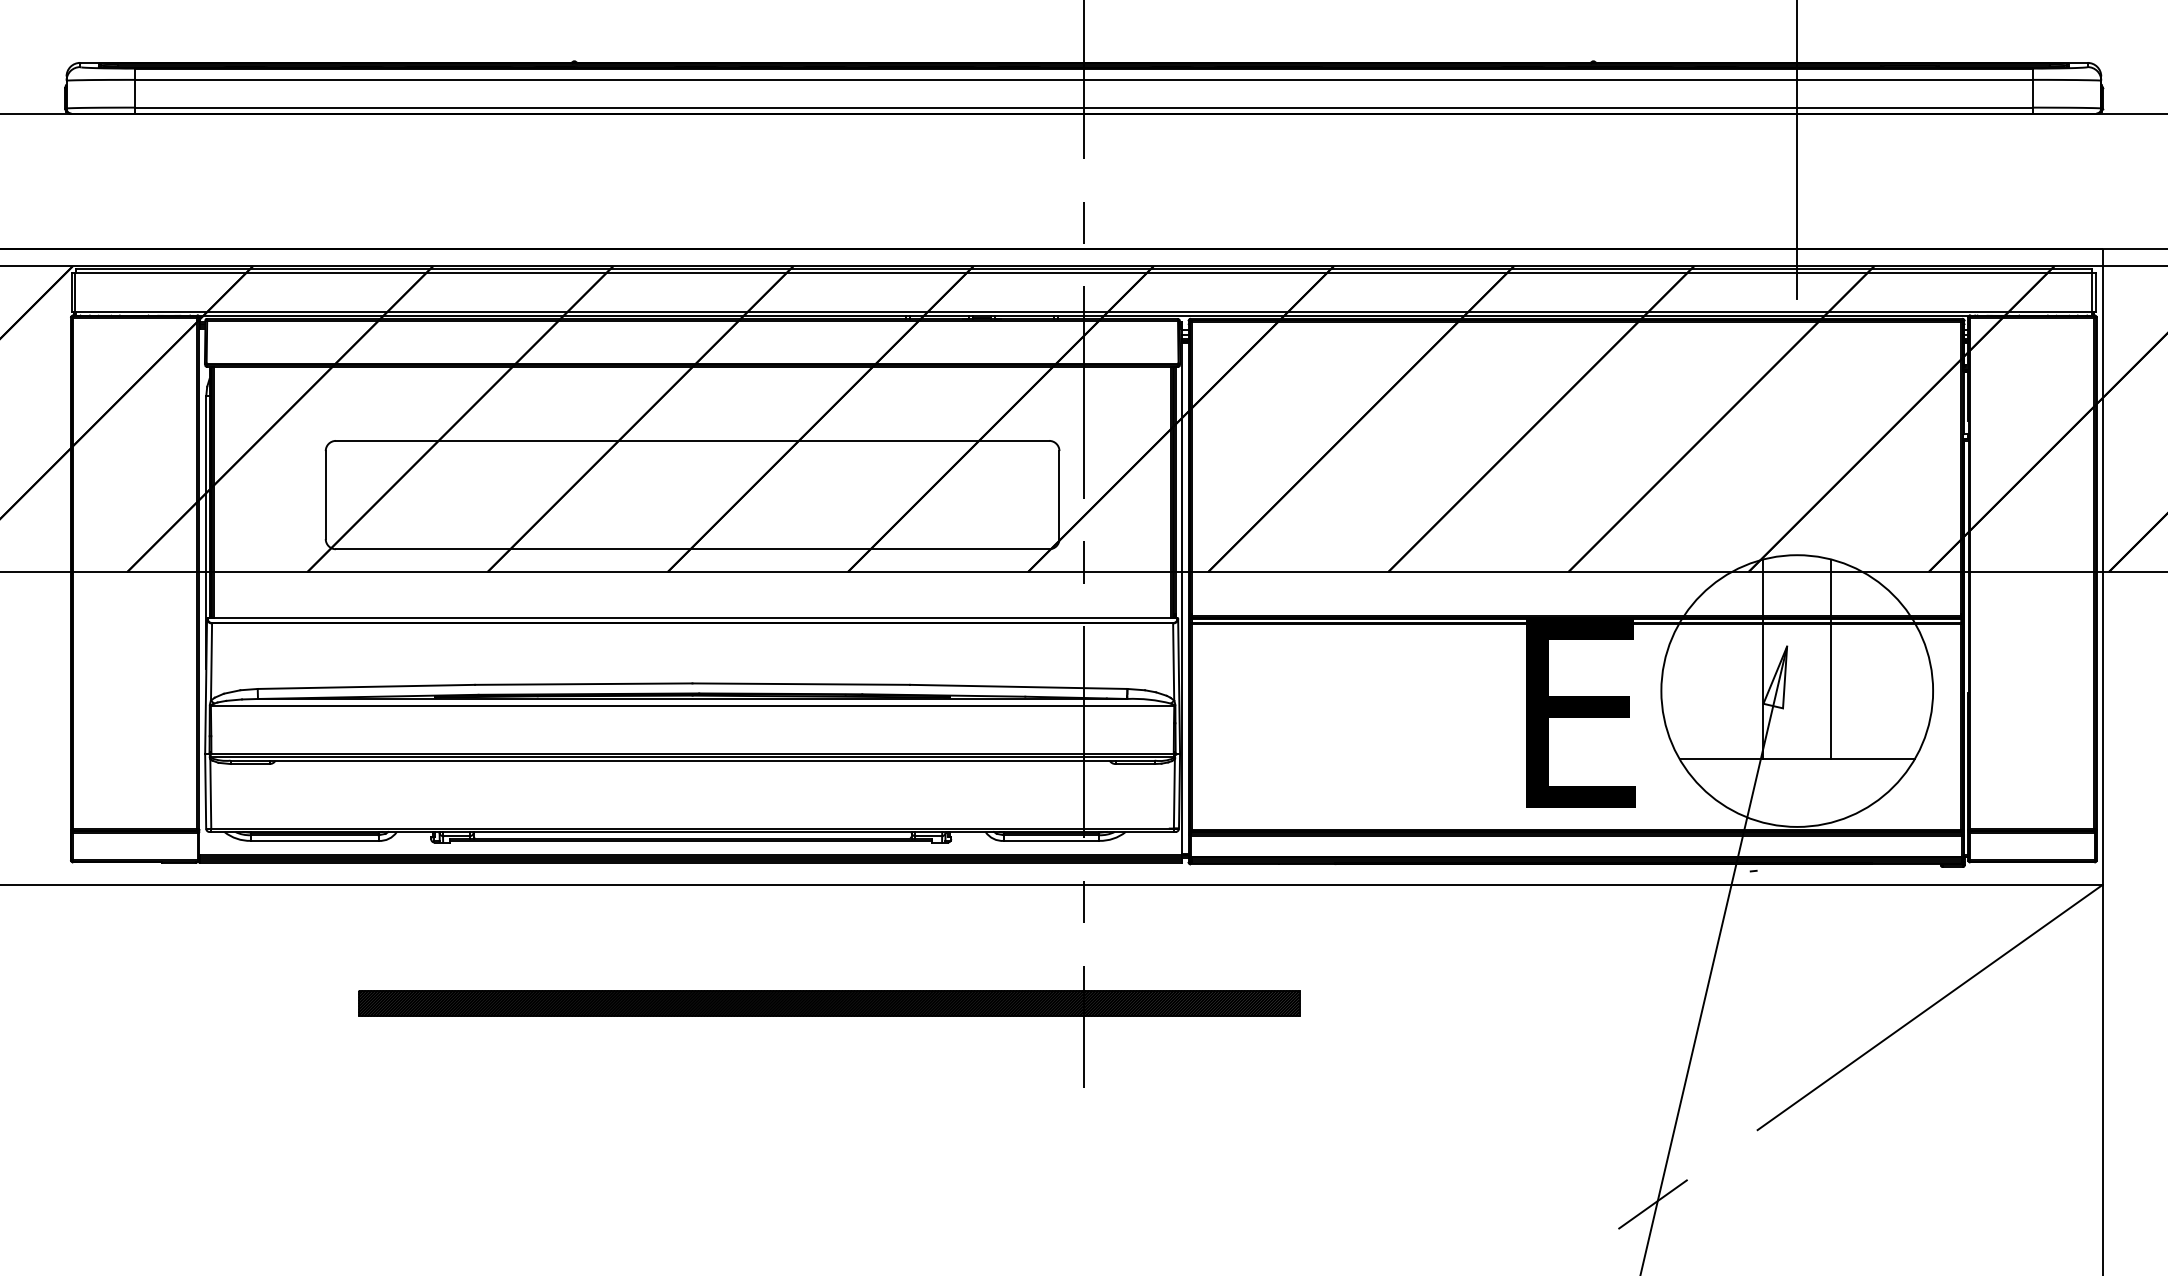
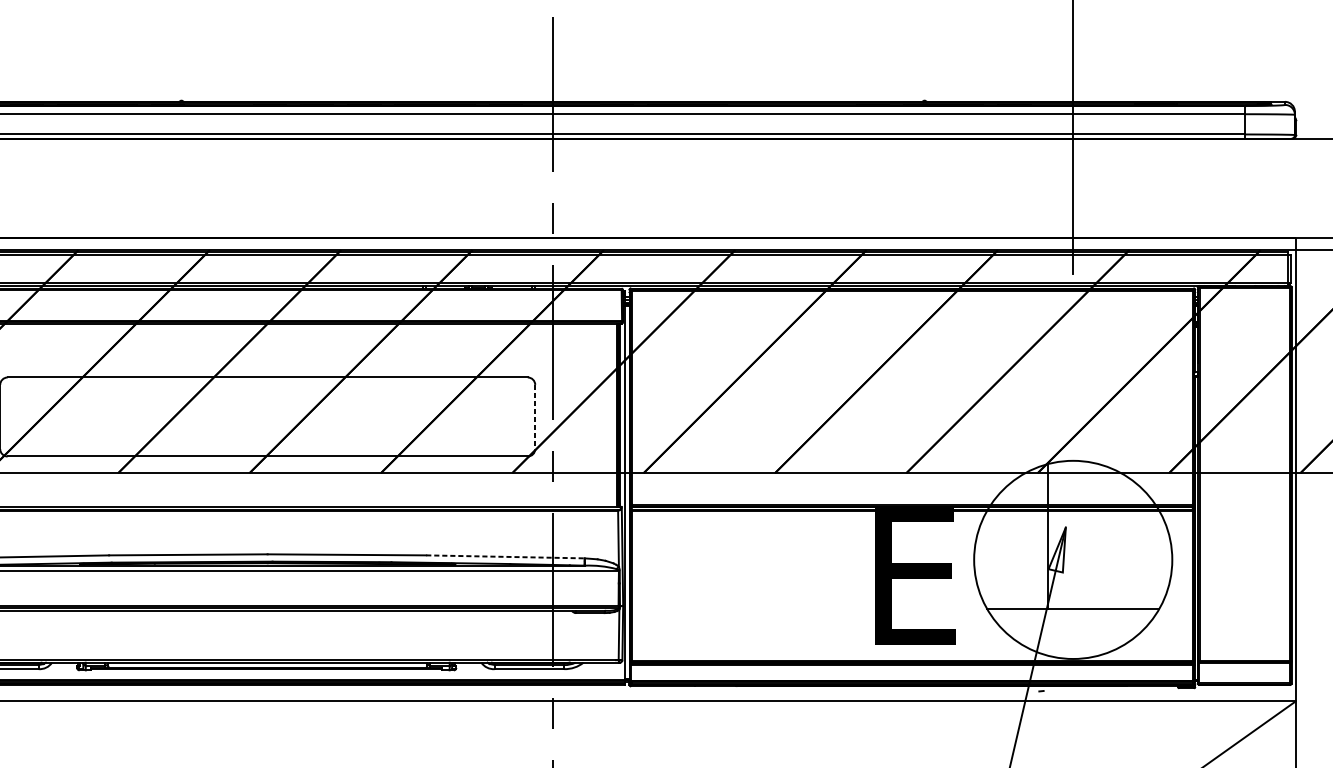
line: (1059, 495) -> (535, 417), solid -> dashed
line: (1831, 659) -> (1098, 536), removed
line: (1018, 686) -> (505, 556), solid -> dashed

